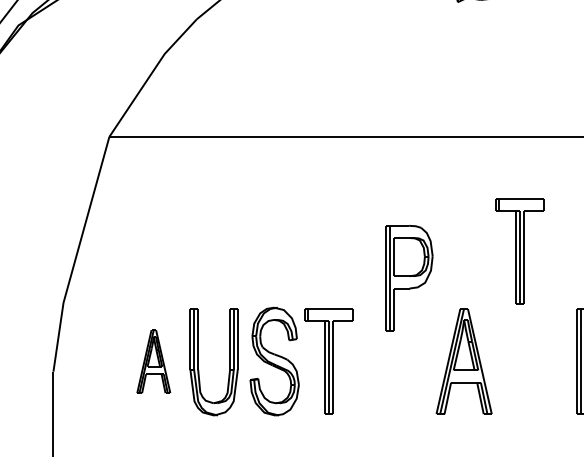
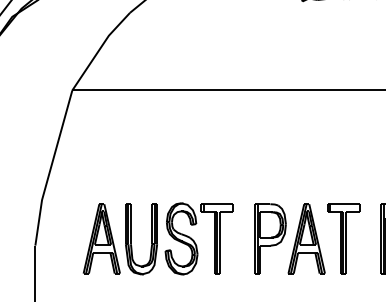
part: (519, 250) -> (343, 238), moved
part: (409, 277) -> (270, 238), moved
part: (153, 360) -> (101, 238), size x1.67

